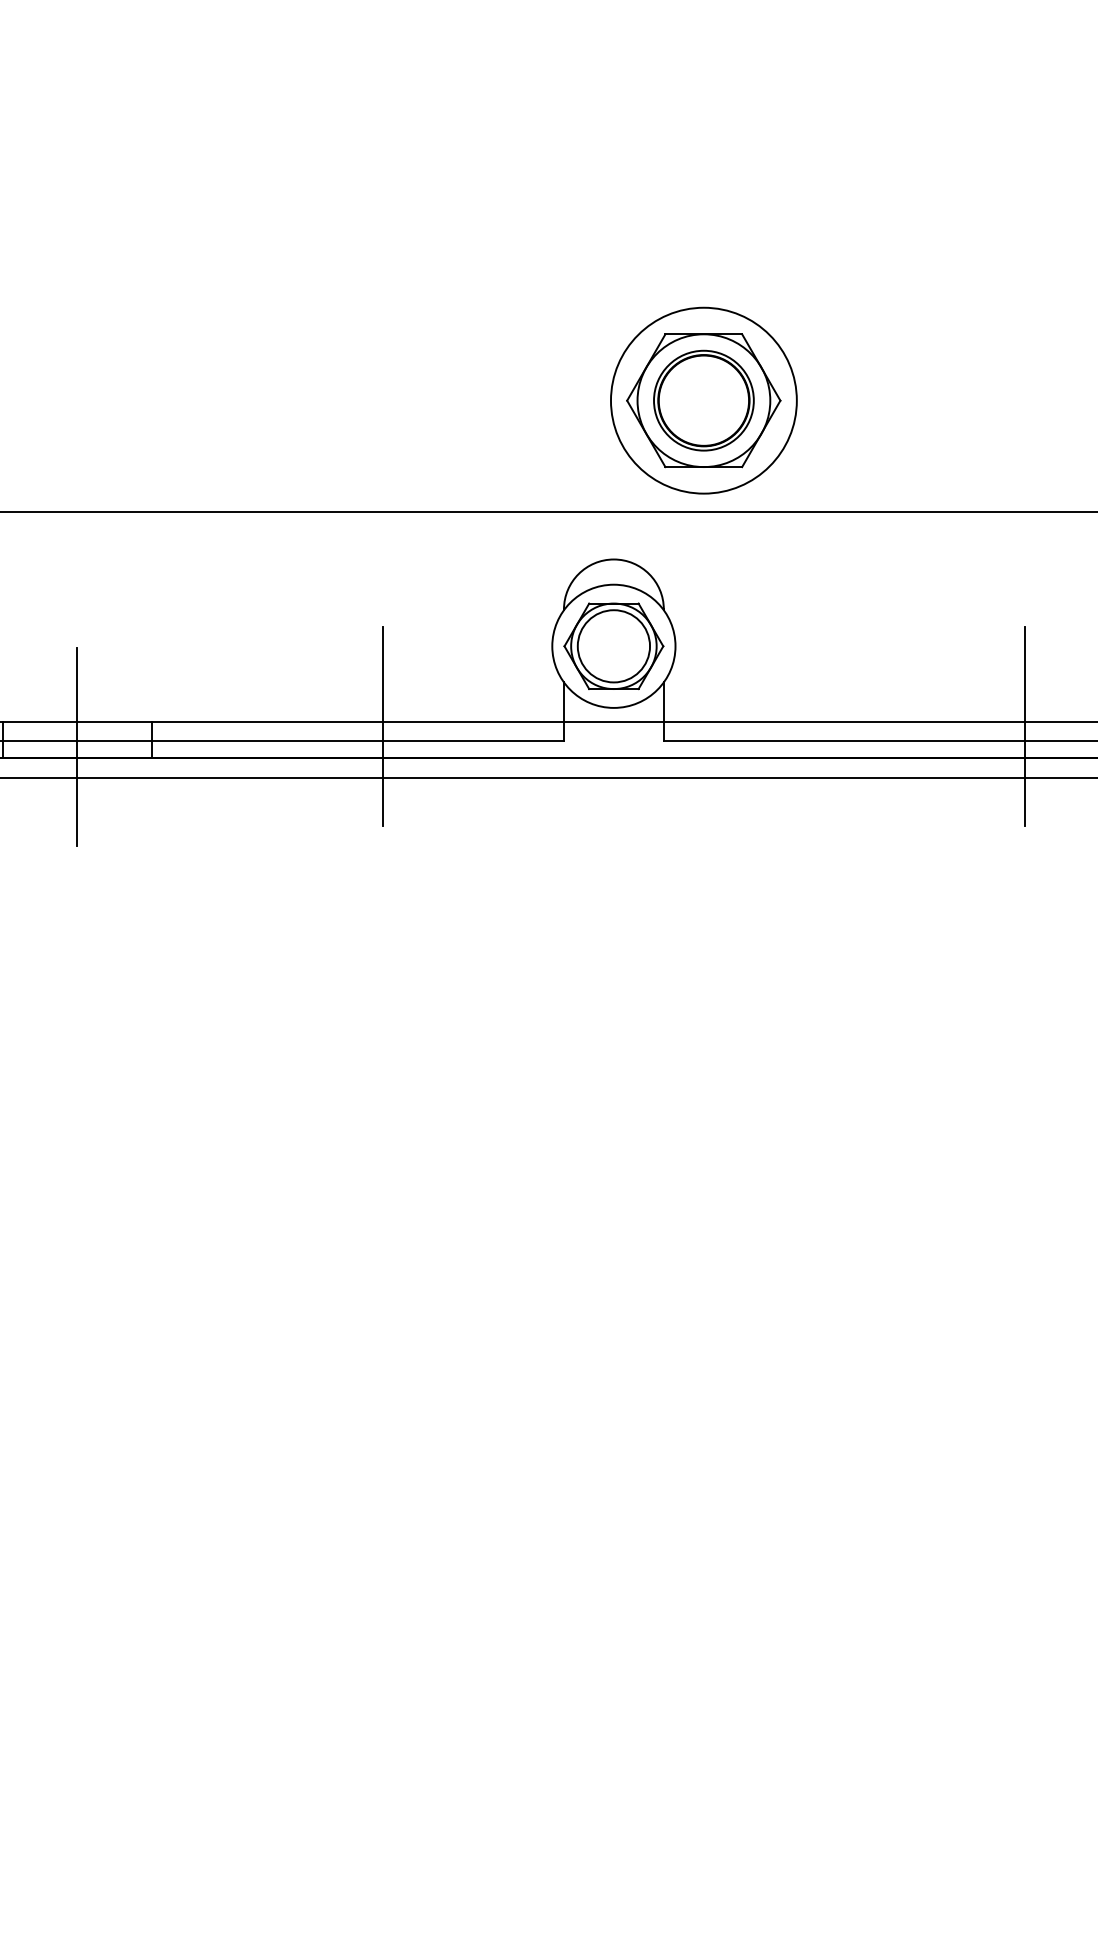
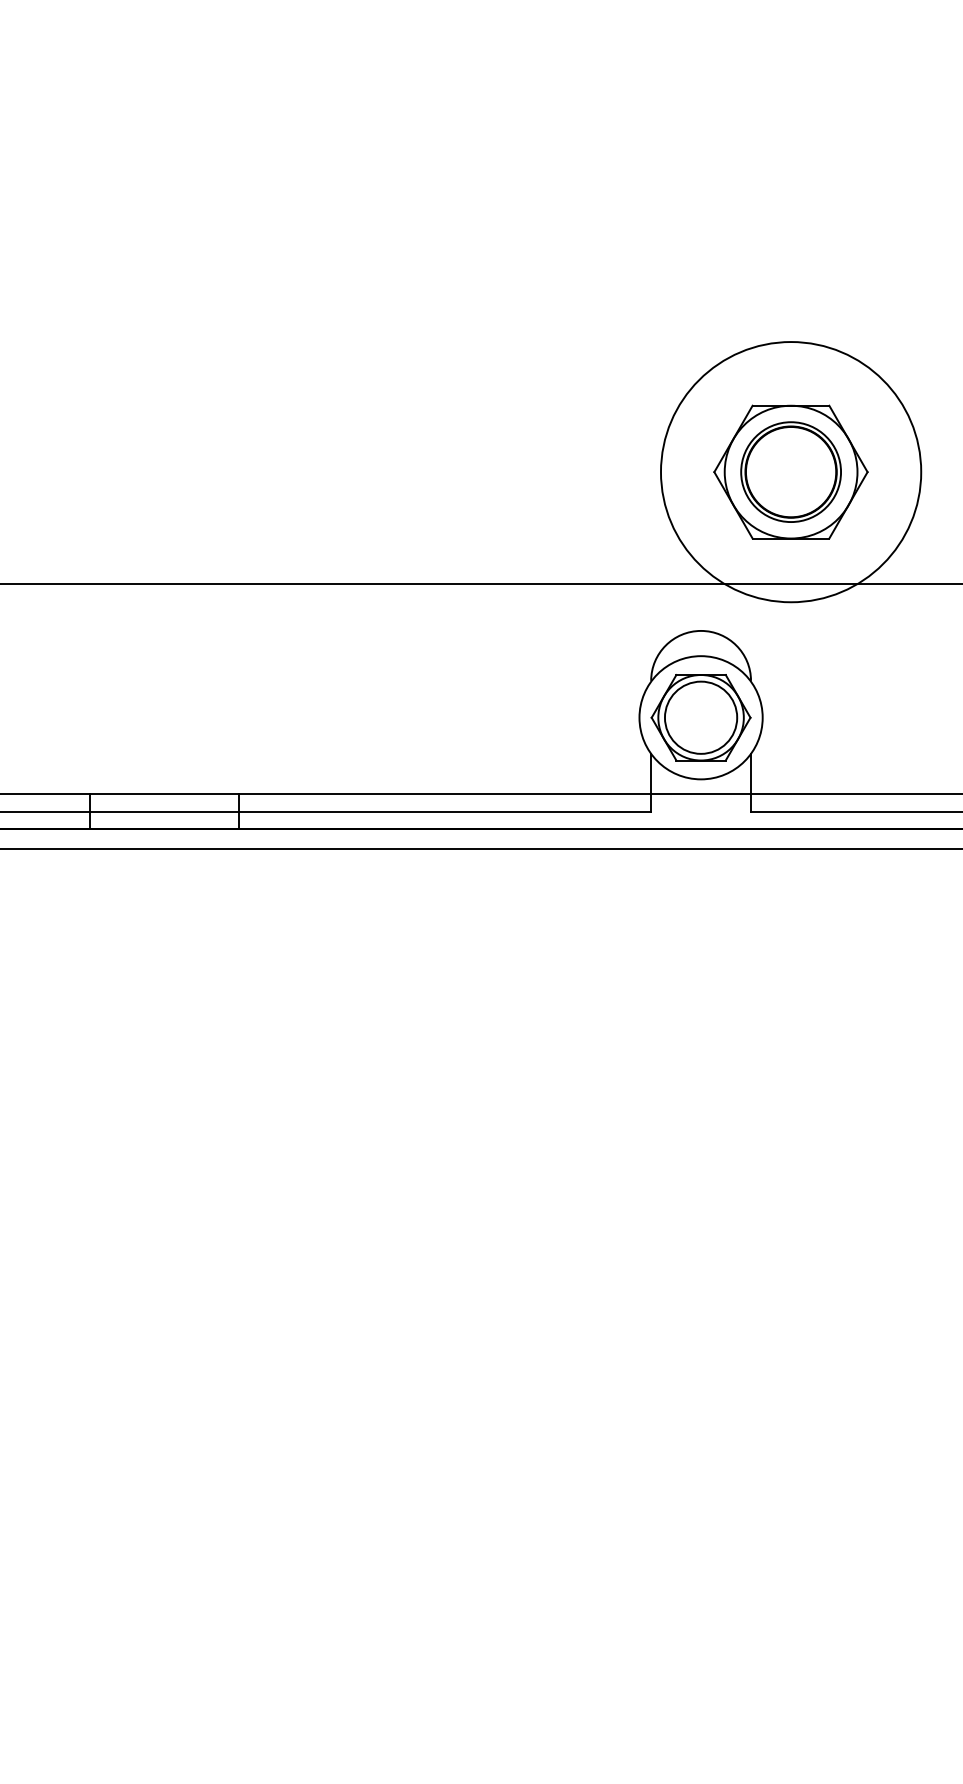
circle: (703, 400) -> (790, 471), size x1.4
line: (382, 726) -> (469, 797), removed
line: (77, 746) -> (164, 817), removed

